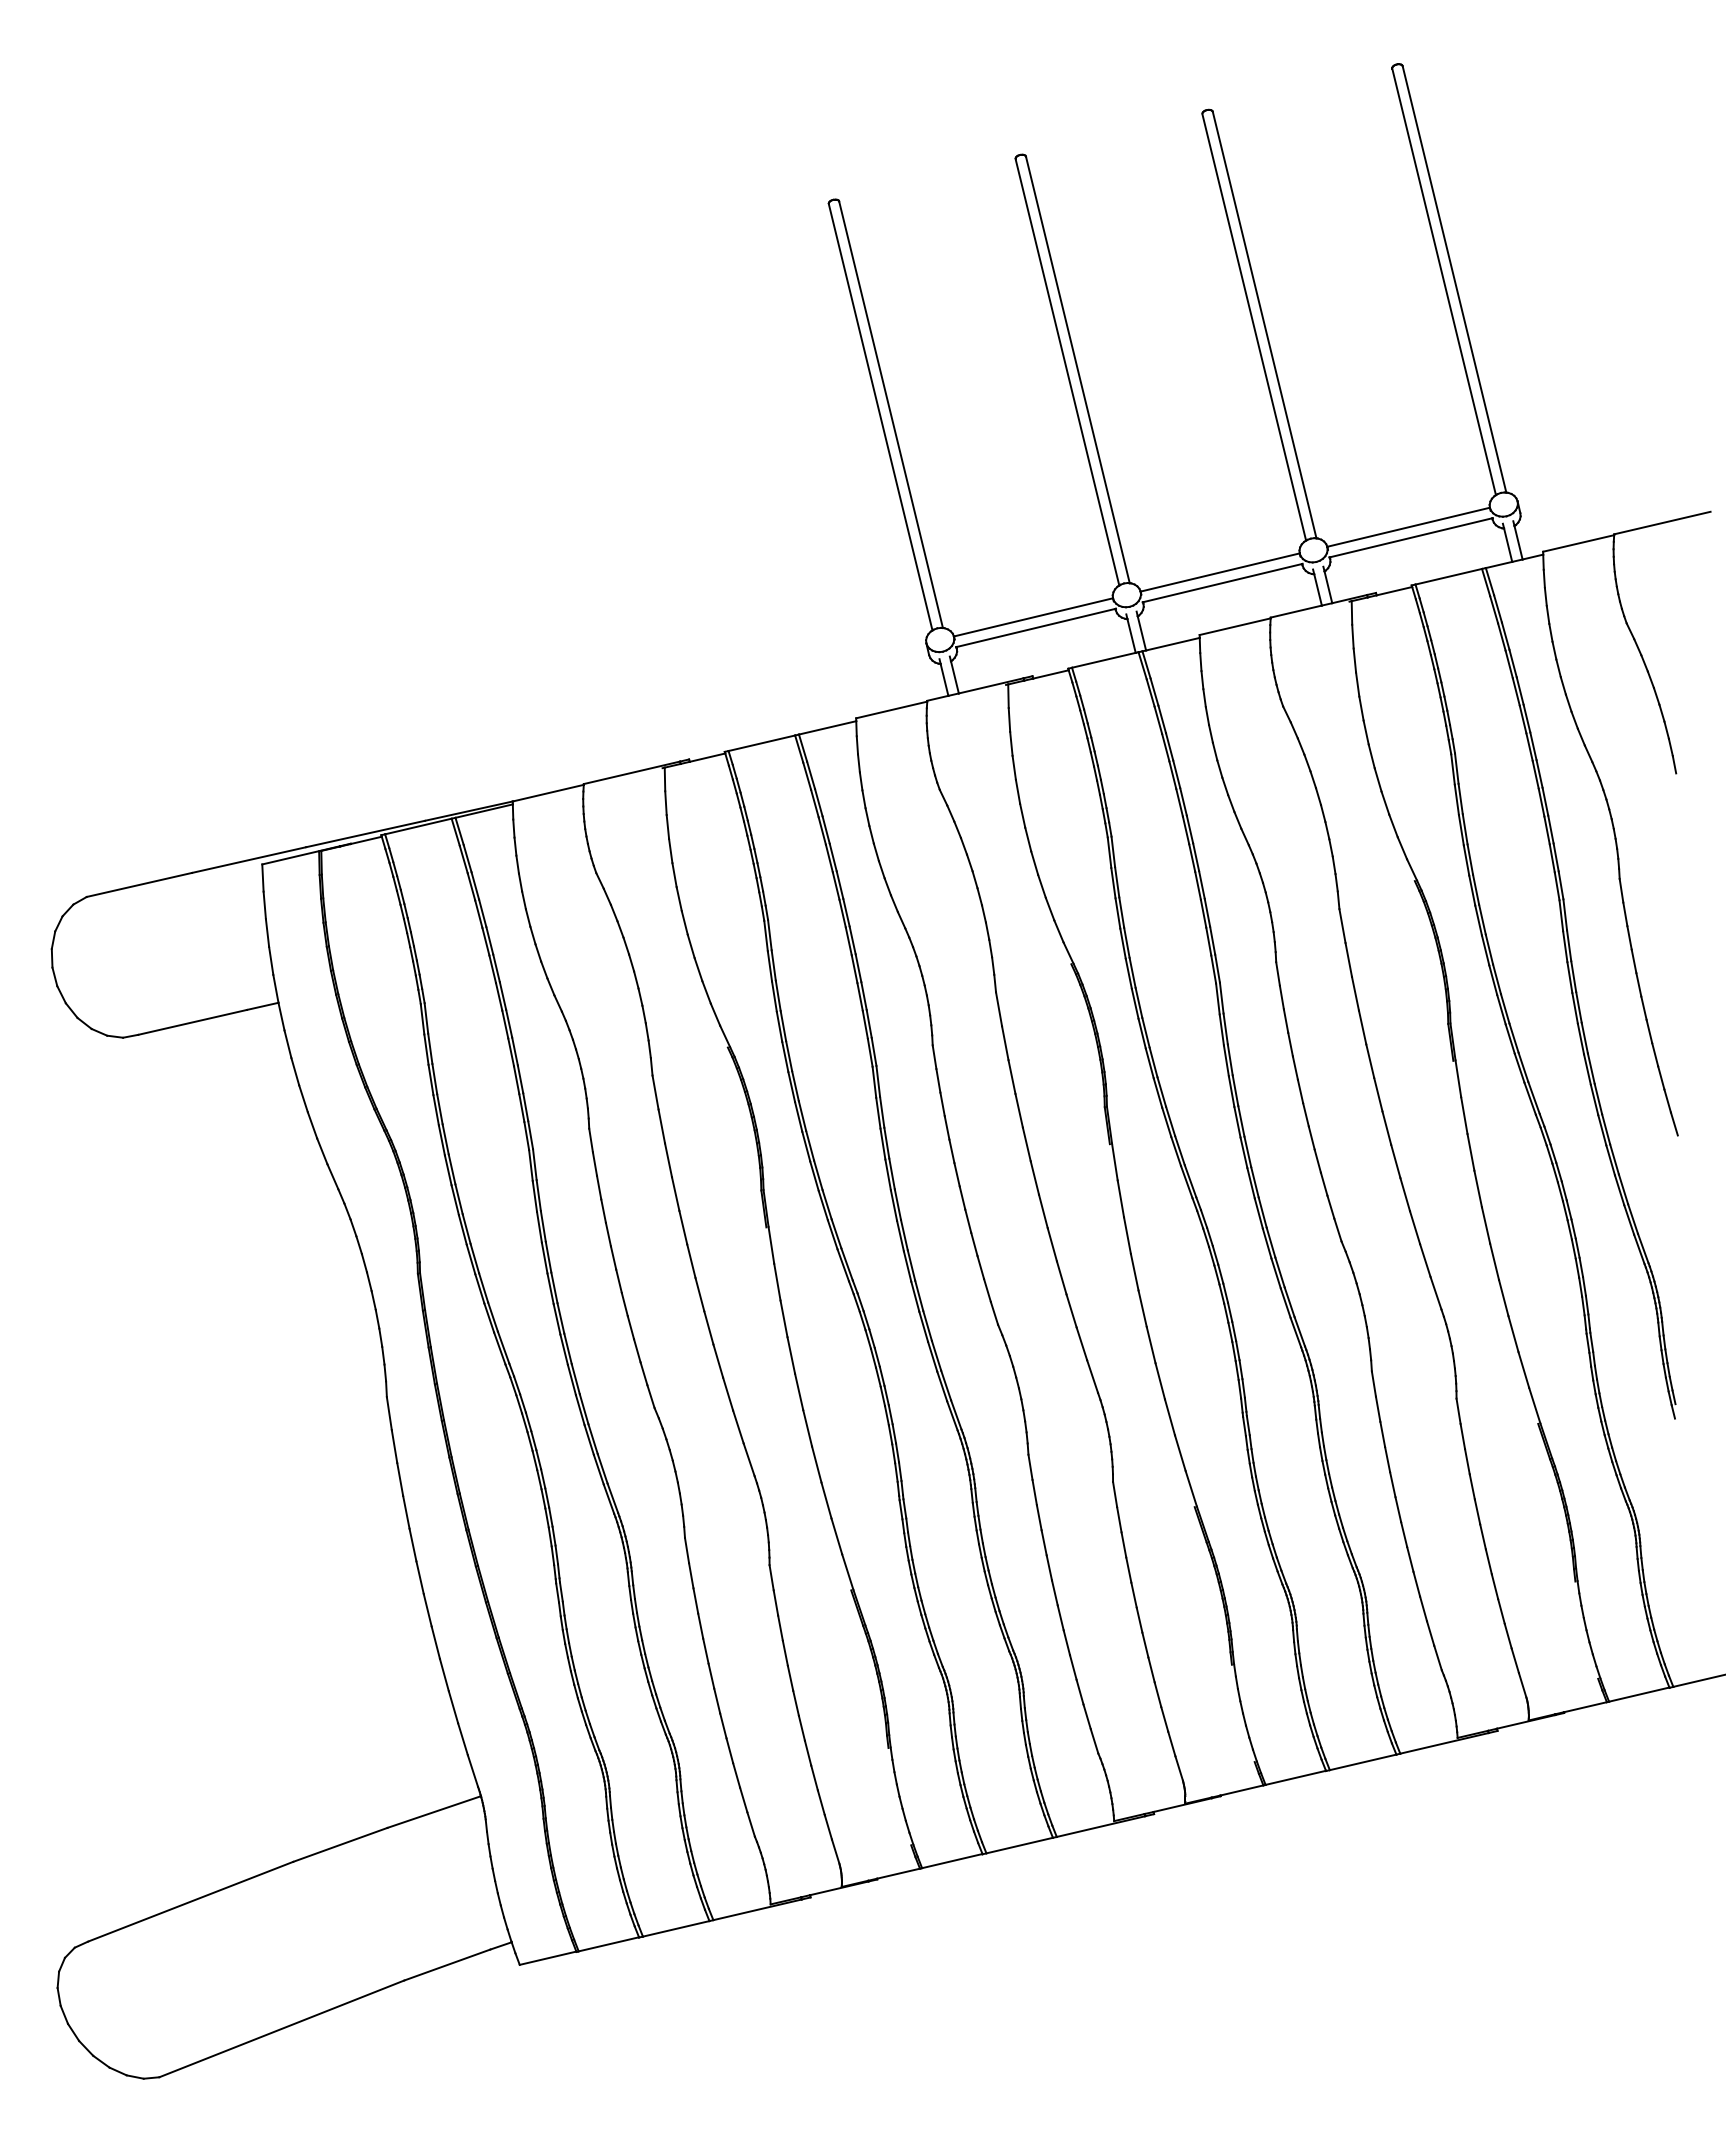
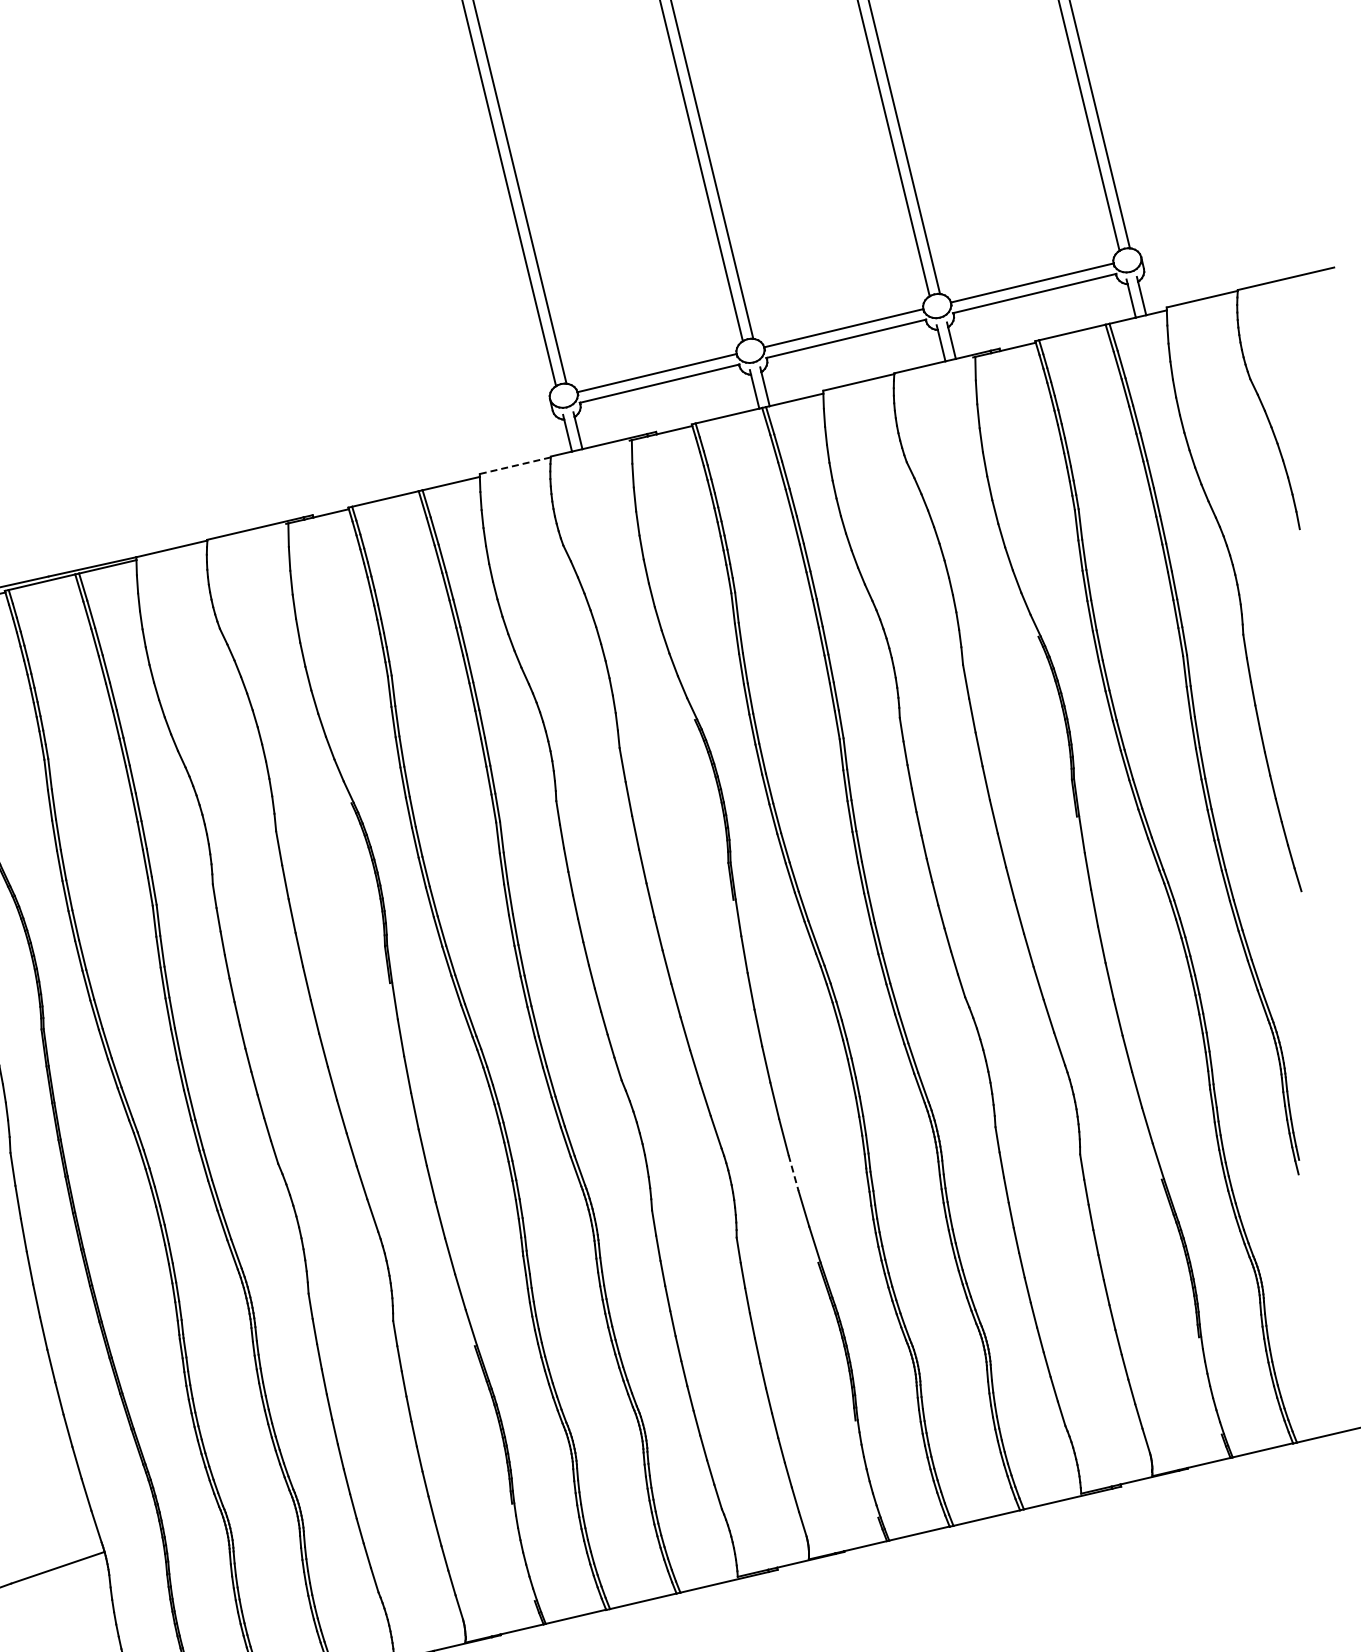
line: (892, 709) -> (516, 465), solid -> dashed
line: (1169, 1417) -> (793, 1173), solid -> dashed

